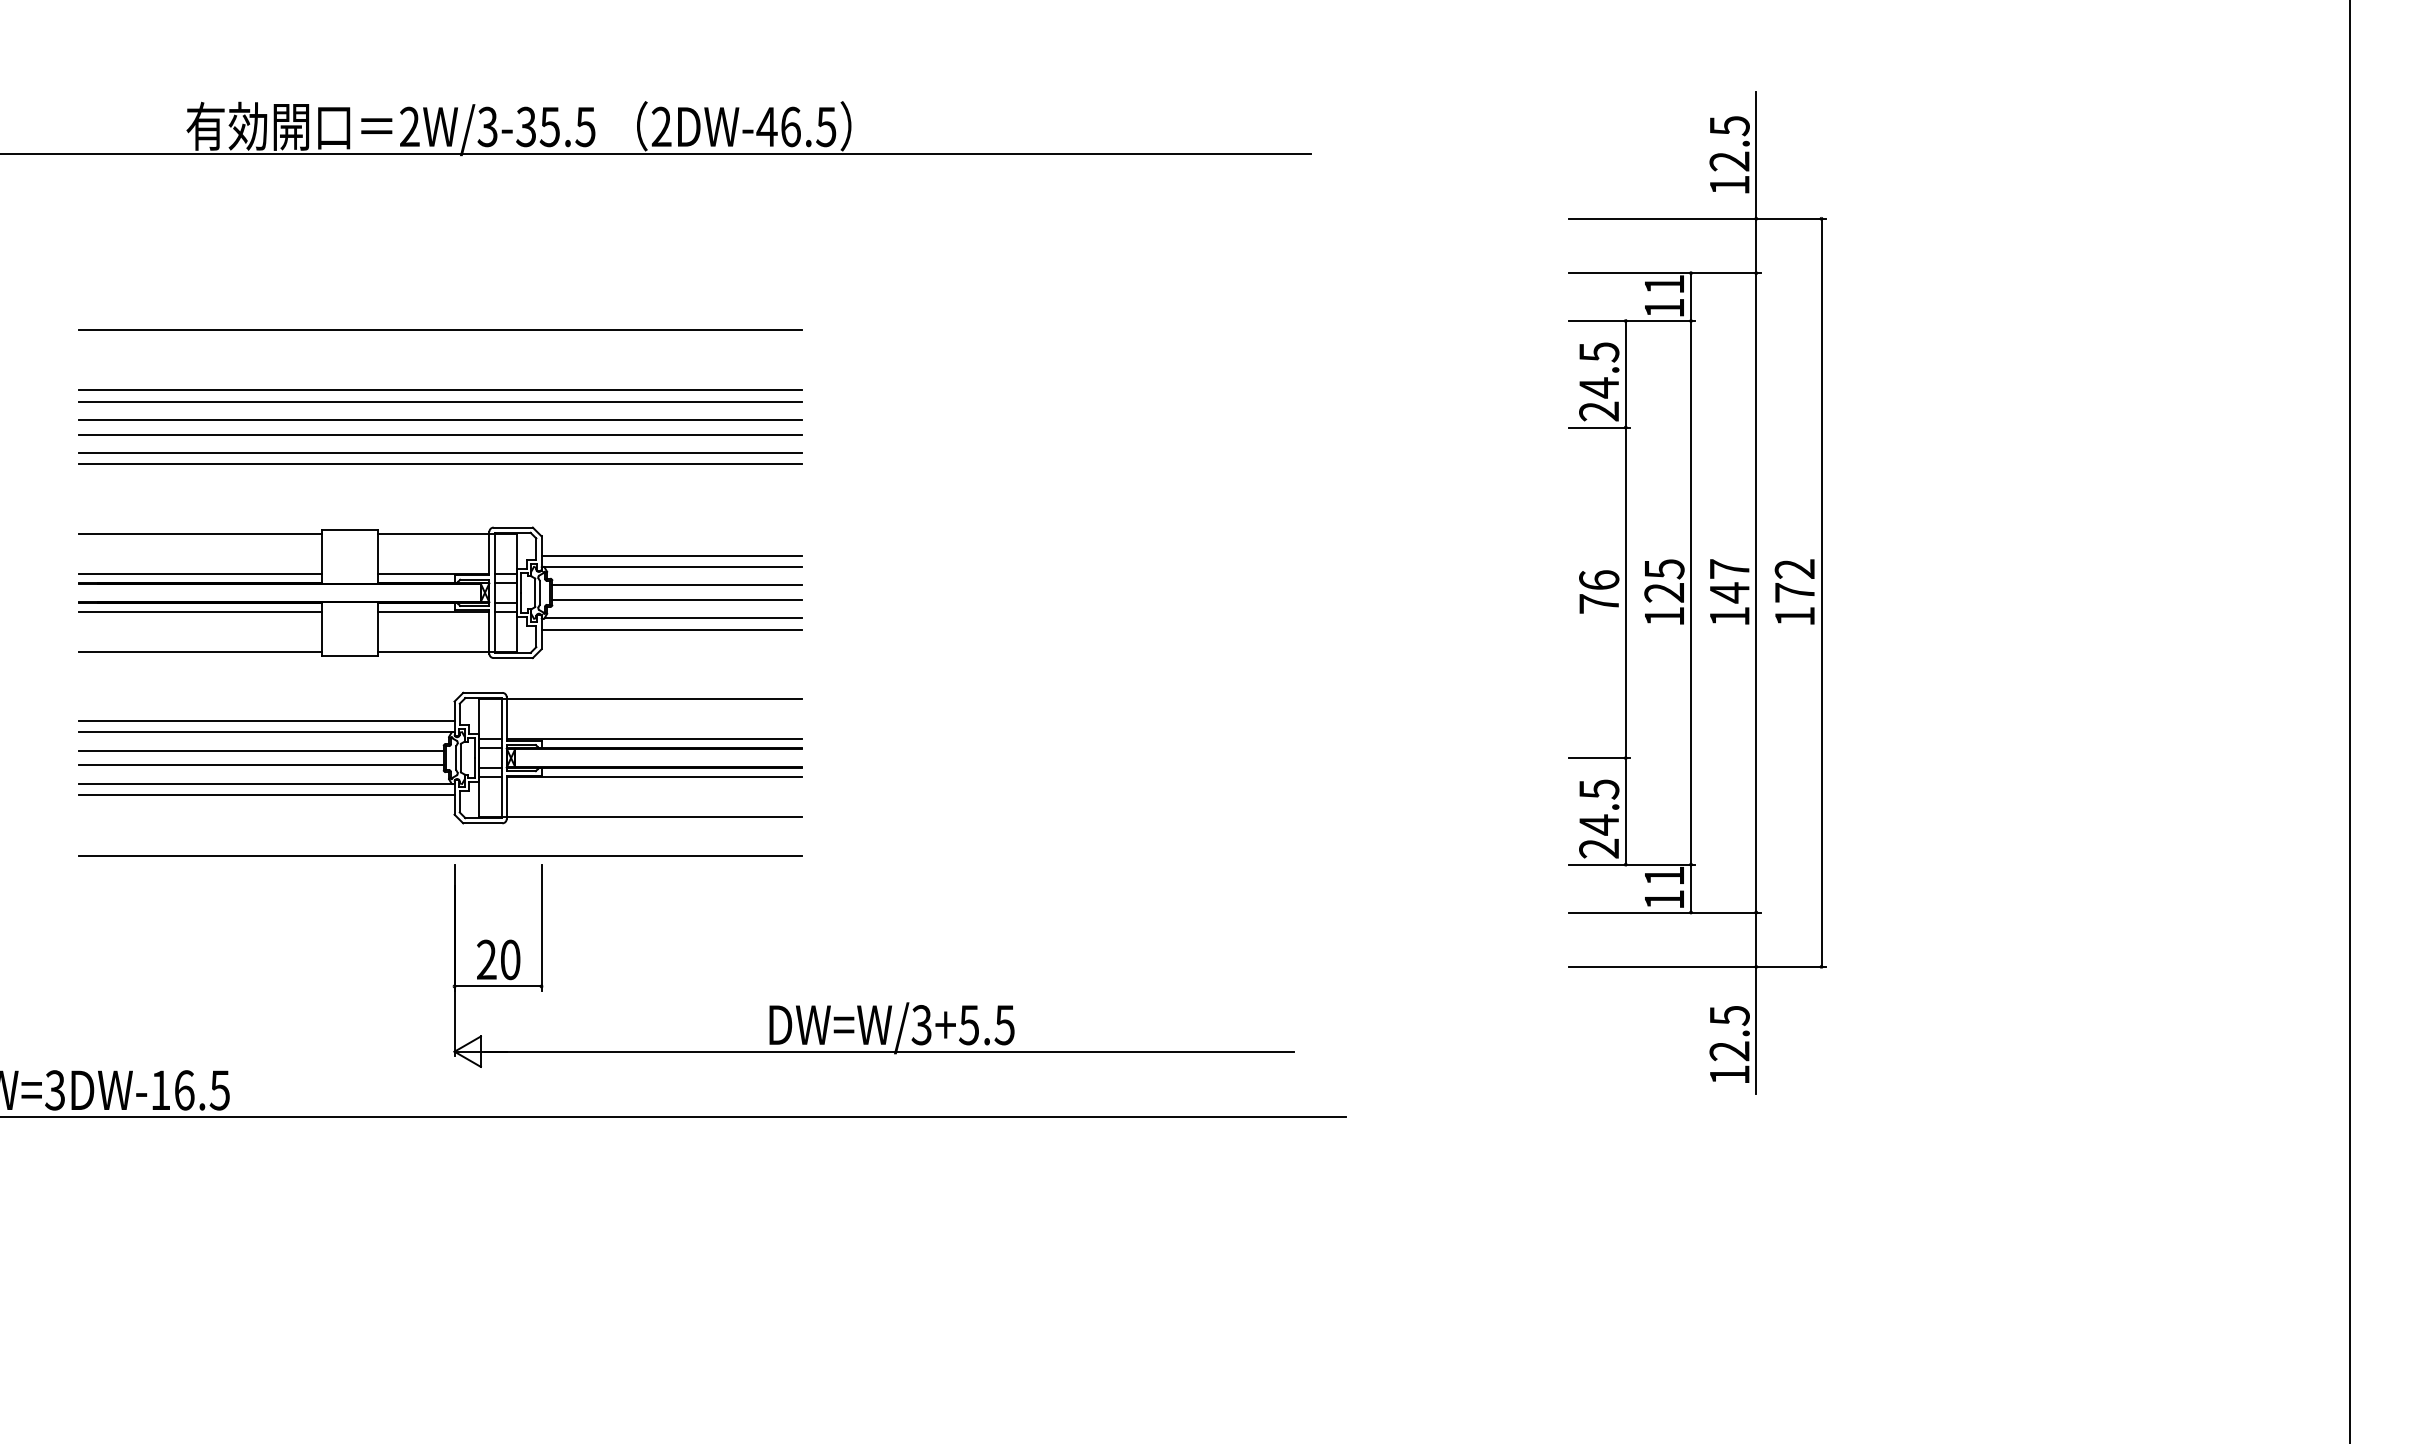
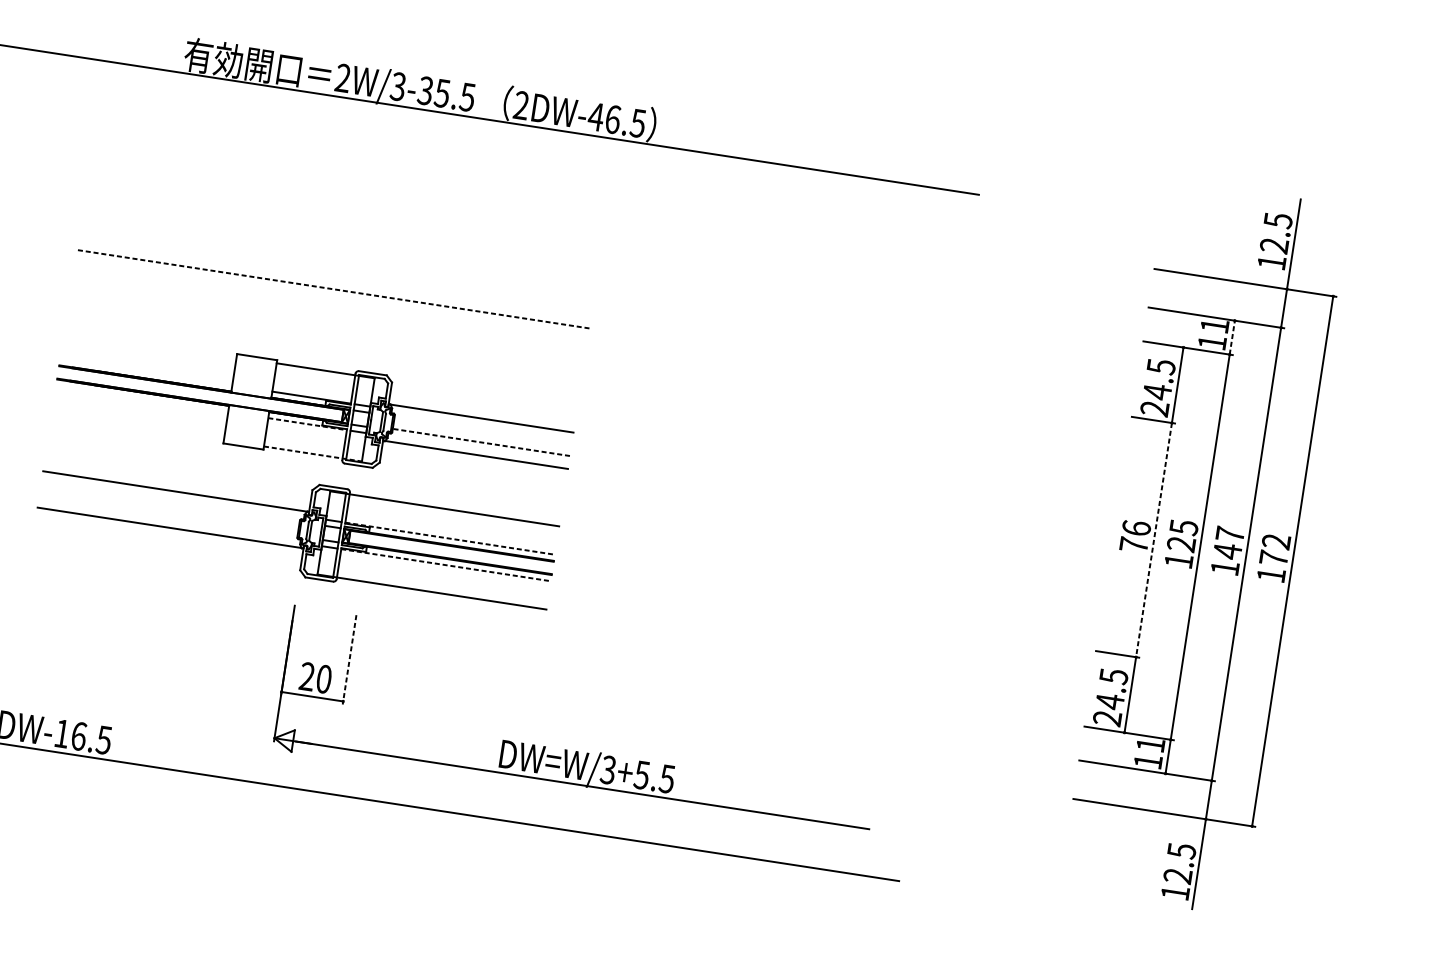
line: (1691, 297) -> (1232, 338), solid -> dashed
line: (440, 329) -> (342, 225), removed
line: (440, 389) -> (336, 267), removed
line: (440, 401) -> (335, 276), removed
line: (440, 420) -> (332, 289), solid -> dashed
line: (440, 434) -> (331, 299), removed
line: (440, 453) -> (329, 312), removed
line: (440, 464) -> (328, 320), removed
line: (200, 534) -> (150, 344), removed
line: (671, 555) -> (482, 410), removed
line: (200, 574) -> (146, 372), removed
line: (677, 585) -> (483, 432), removed
line: (1625, 593) -> (1153, 540), solid -> dashed
line: (676, 600) -> (480, 442), solid -> dashed
line: (200, 611) -> (142, 398), removed
line: (434, 611) -> (308, 424), solid -> dashed
line: (671, 629) -> (473, 462), removed
line: (200, 651) -> (137, 427), removed
line: (448, 651) -> (313, 454), solid -> dashed
line: (266, 721) -> (177, 483), removed
line: (654, 739) -> (450, 538), solid -> dashed
line: (261, 750) -> (170, 503), removed
line: (261, 765) -> (168, 514), removed
line: (654, 776) -> (446, 564), solid -> dashed
line: (266, 794) -> (169, 535), removed
line: (440, 855) -> (285, 597), removed
line: (541, 928) -> (349, 660), solid -> dashed

